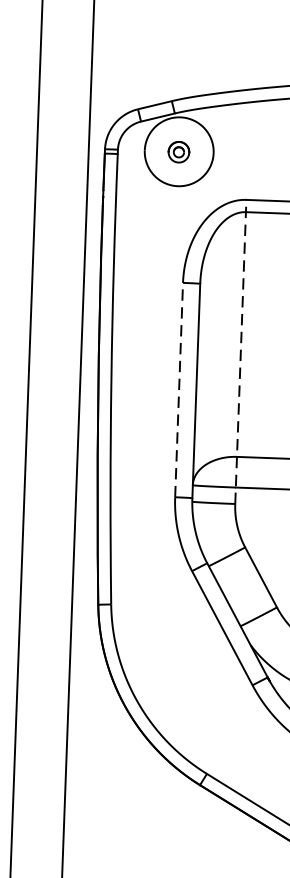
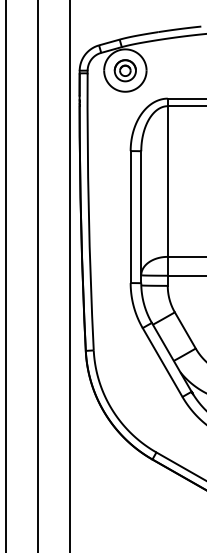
part: (177, 151) -> (124, 70), size x1.67
line: (240, 352) -> (167, 192), dashed -> solid
line: (178, 390) -> (130, 217), dashed -> solid

